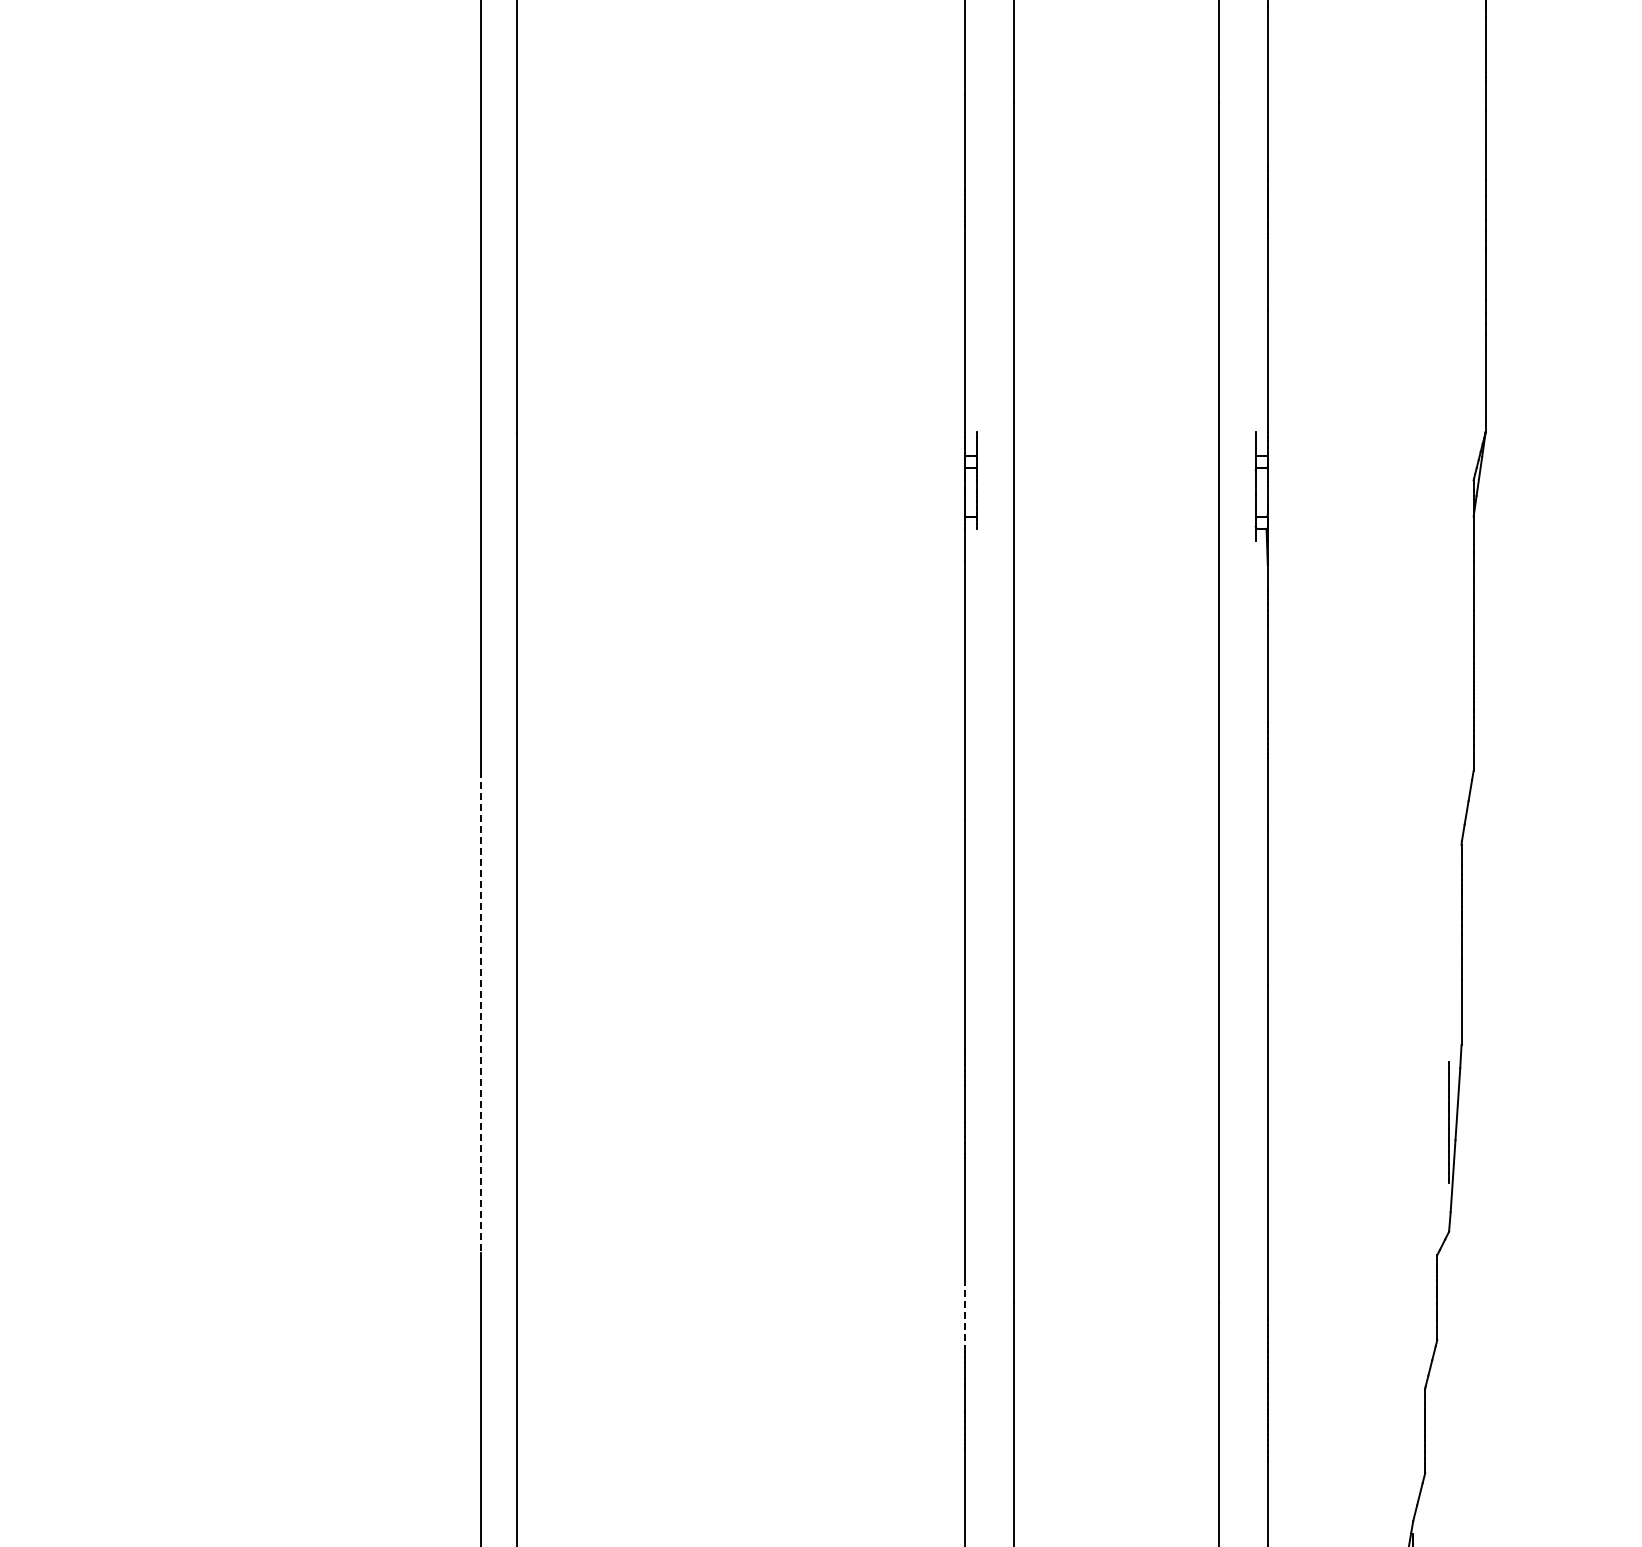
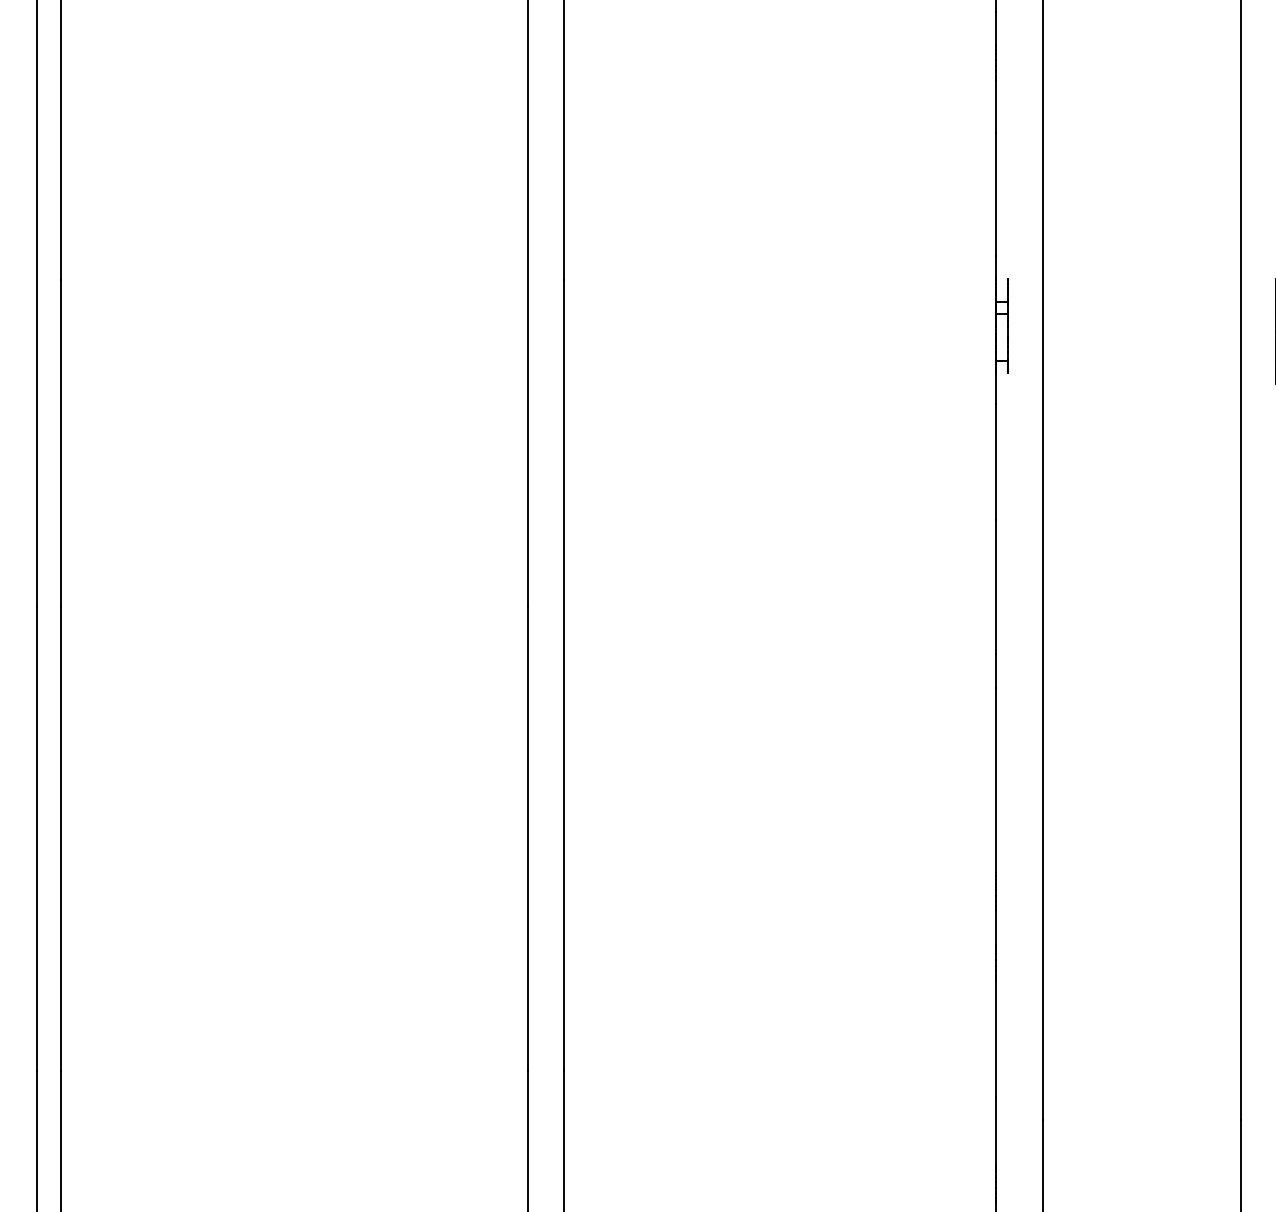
line: (480, 1011) -> (528, 838), dashed -> solid
line: (965, 1315) -> (996, 1132), dashed -> solid

